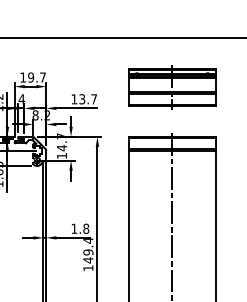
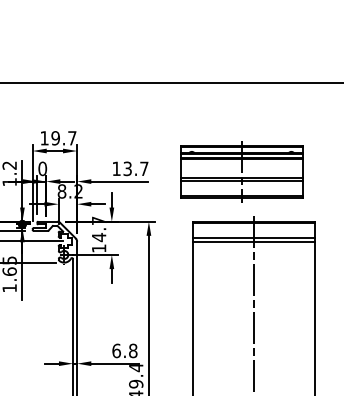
part: (172, 87) -> (241, 171), moved
text: (21, 99) -> (42, 169), 4 -> 0
text: (74, 228) -> (116, 350), 1.8 -> 6.8

